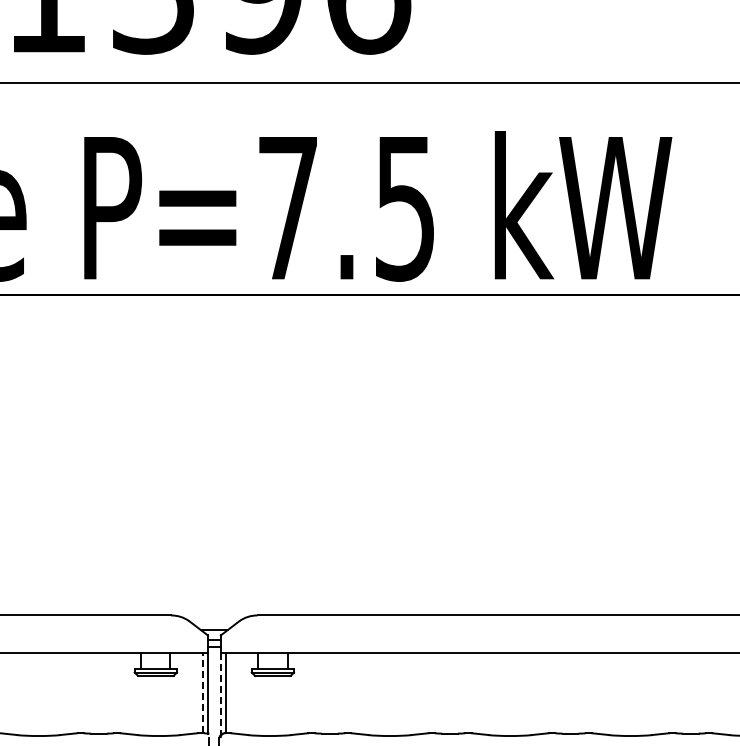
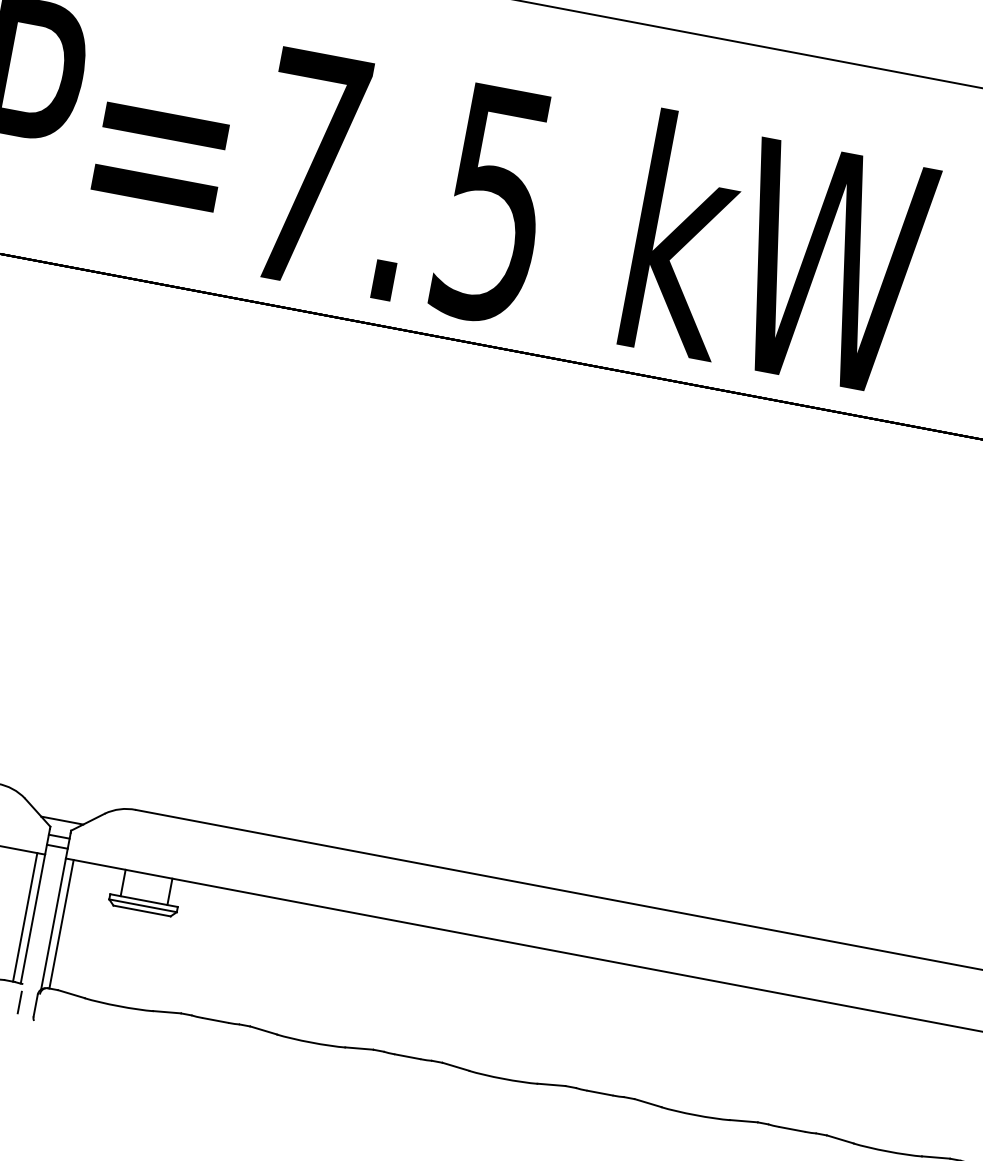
line: (203, 692) -> (26, 916), dashed -> solid
line: (220, 693) -> (53, 923), dashed -> solid

